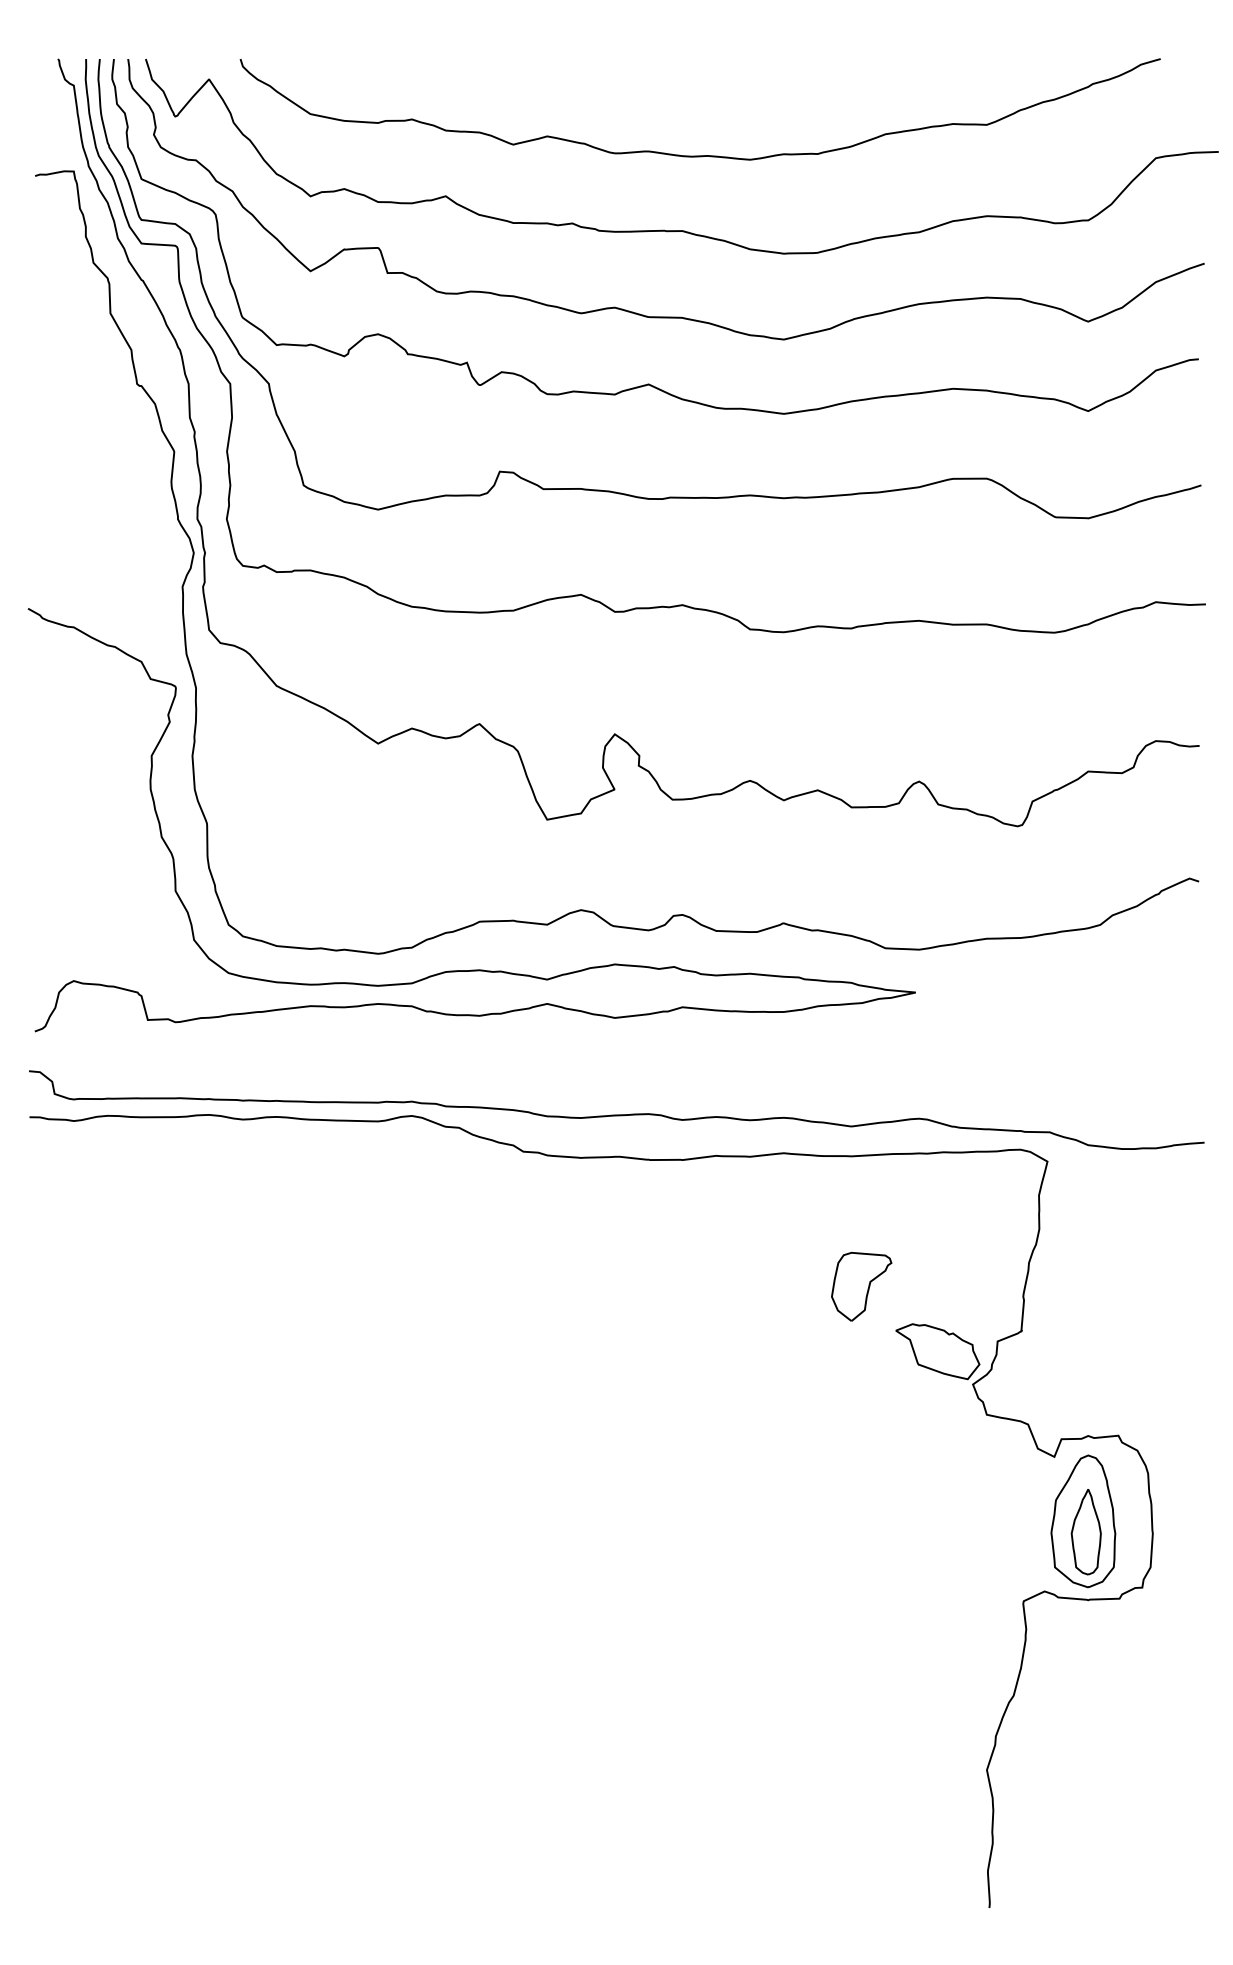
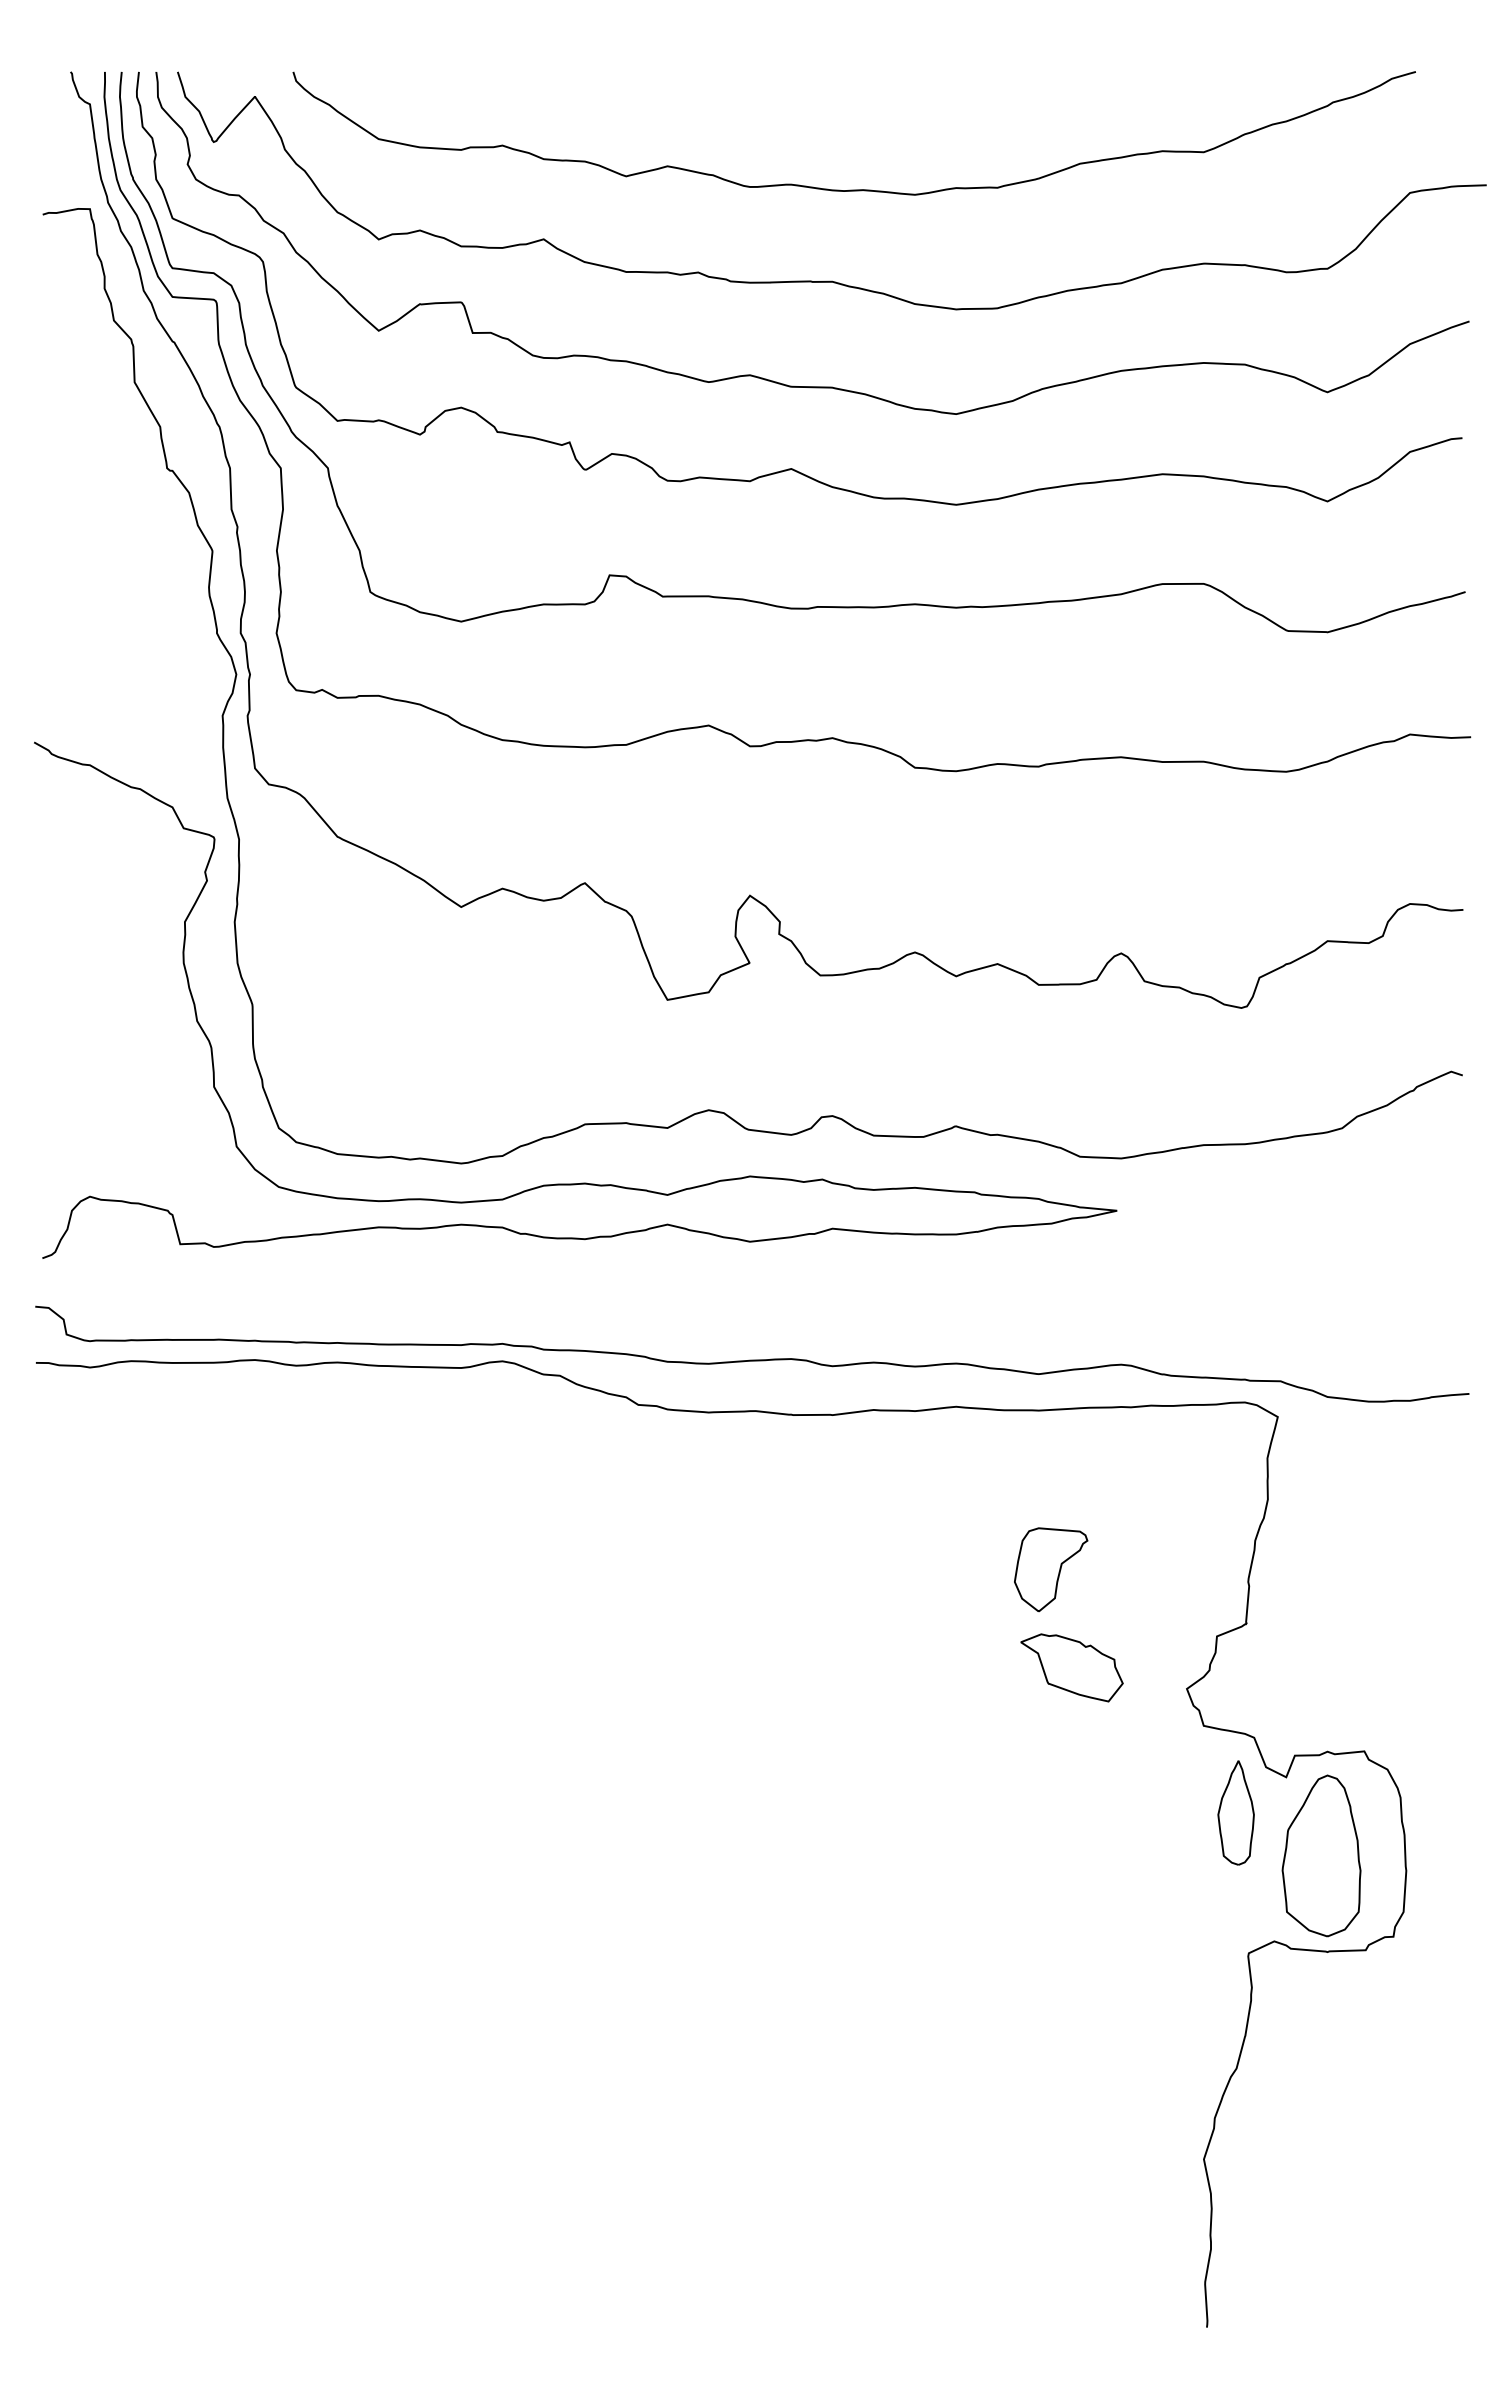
part: (937, 1351) -> (1071, 1667), moved
part: (1085, 1531) -> (1235, 1812), moved

